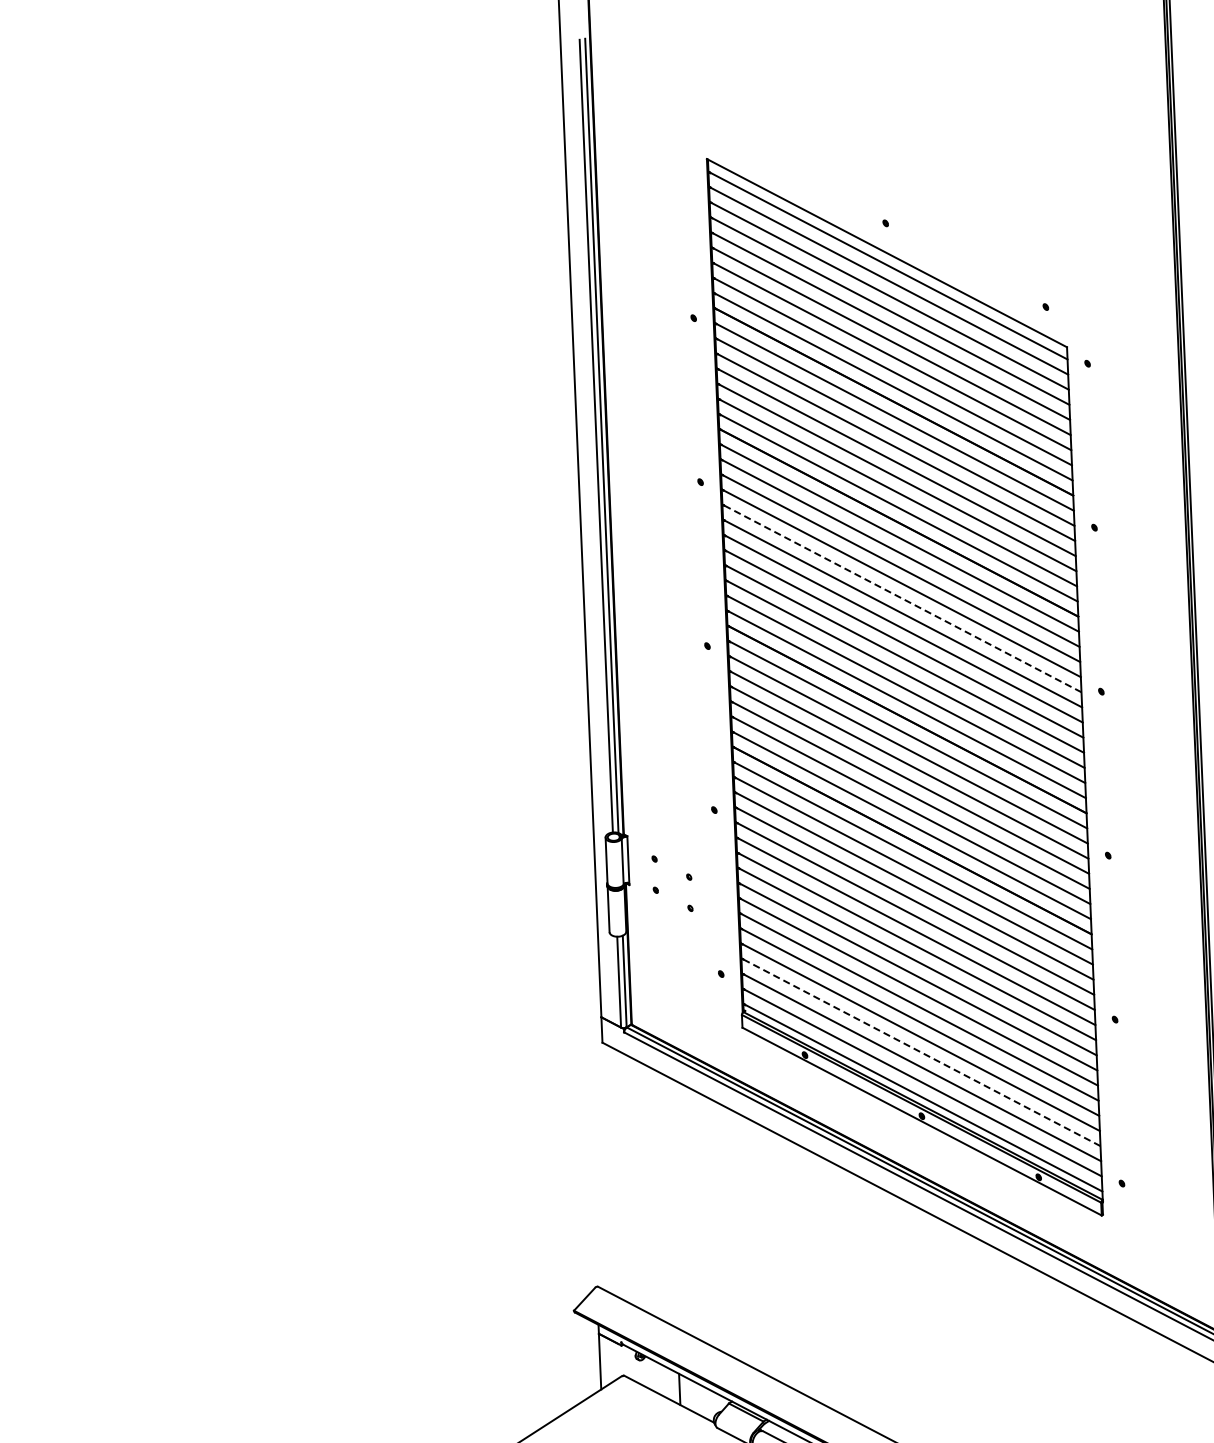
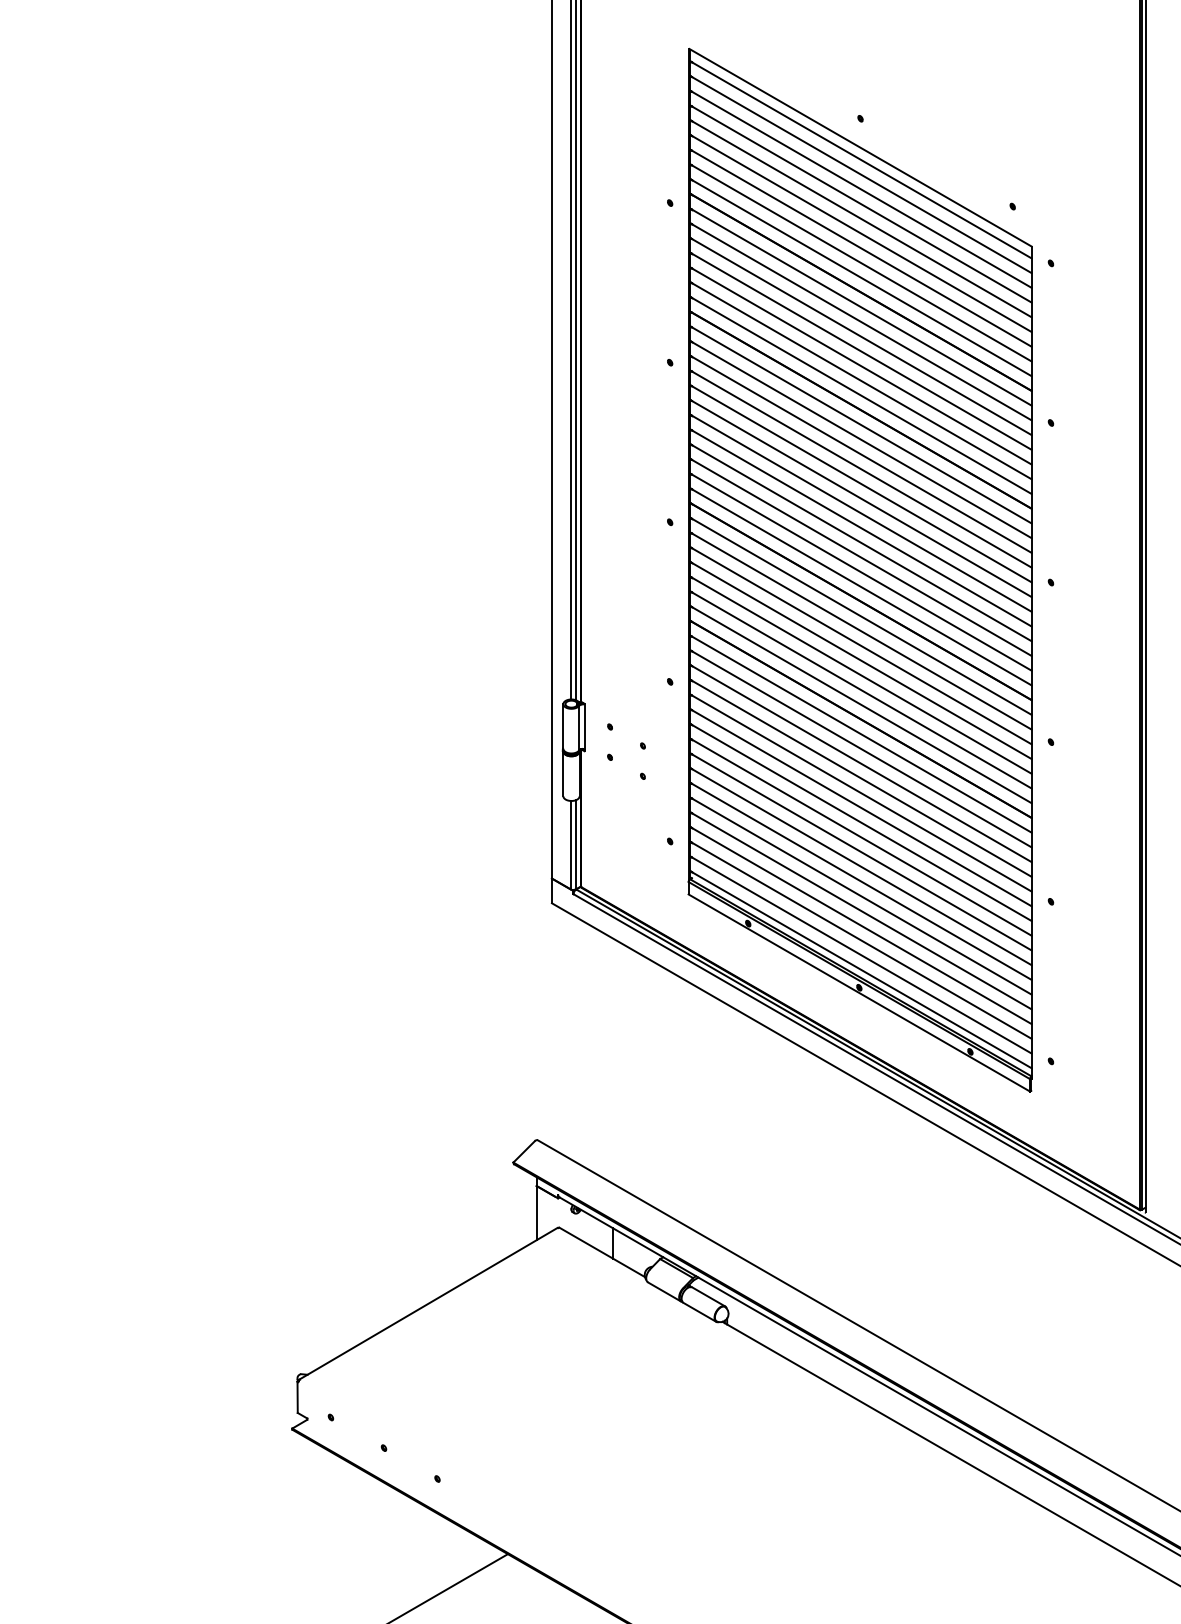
line: (901, 598) -> (860, 483), dashed -> solid
line: (920, 1052) -> (860, 925), dashed -> solid

